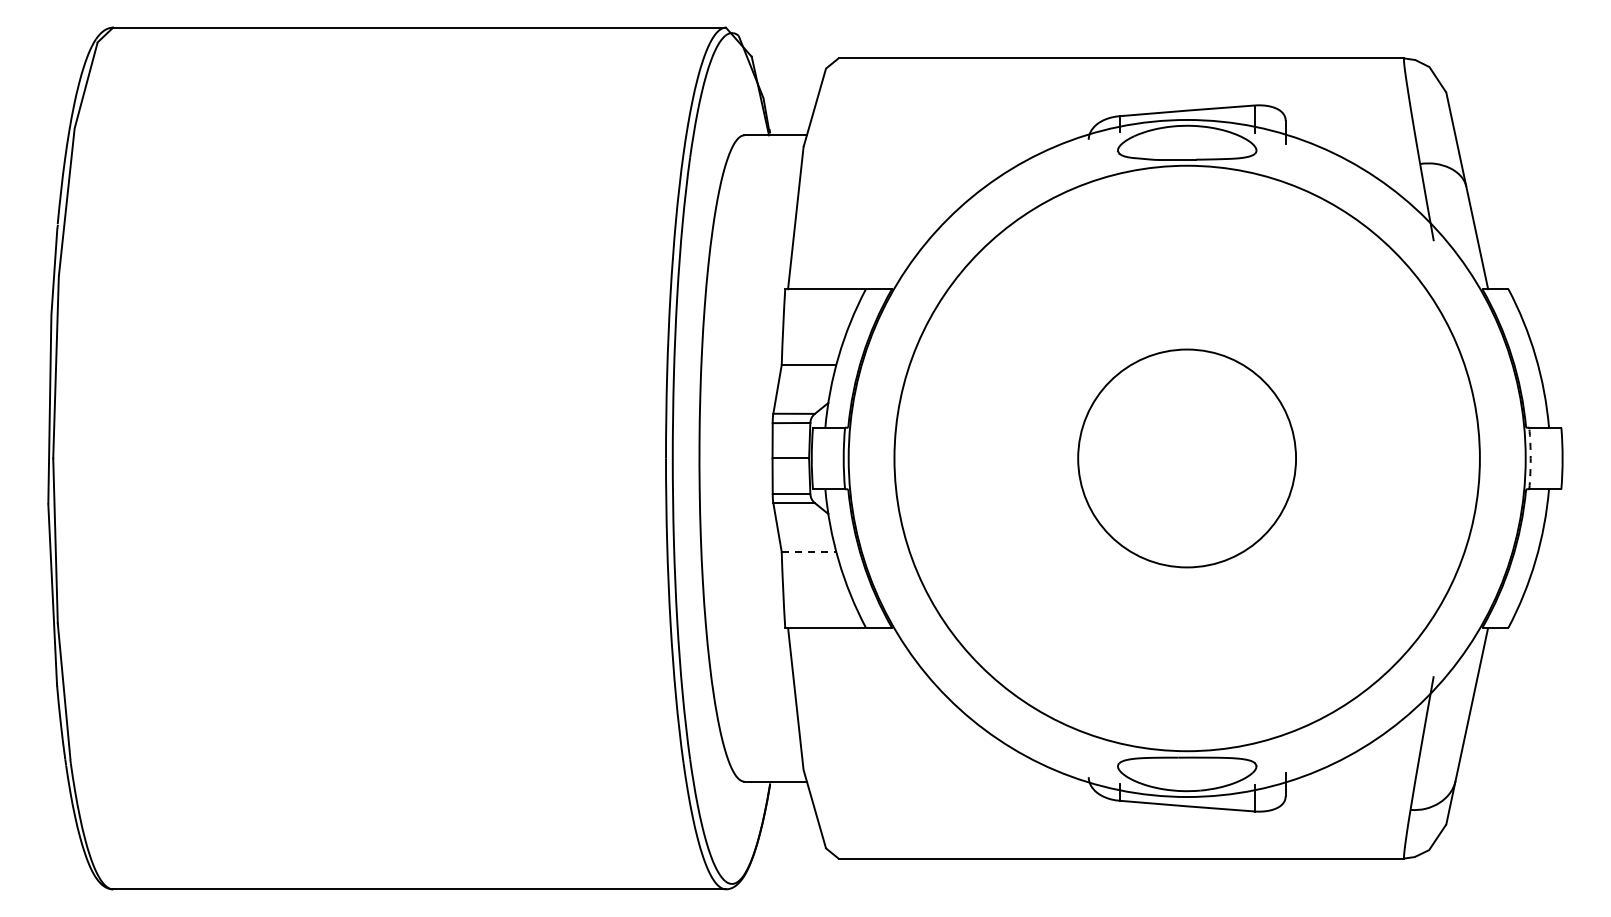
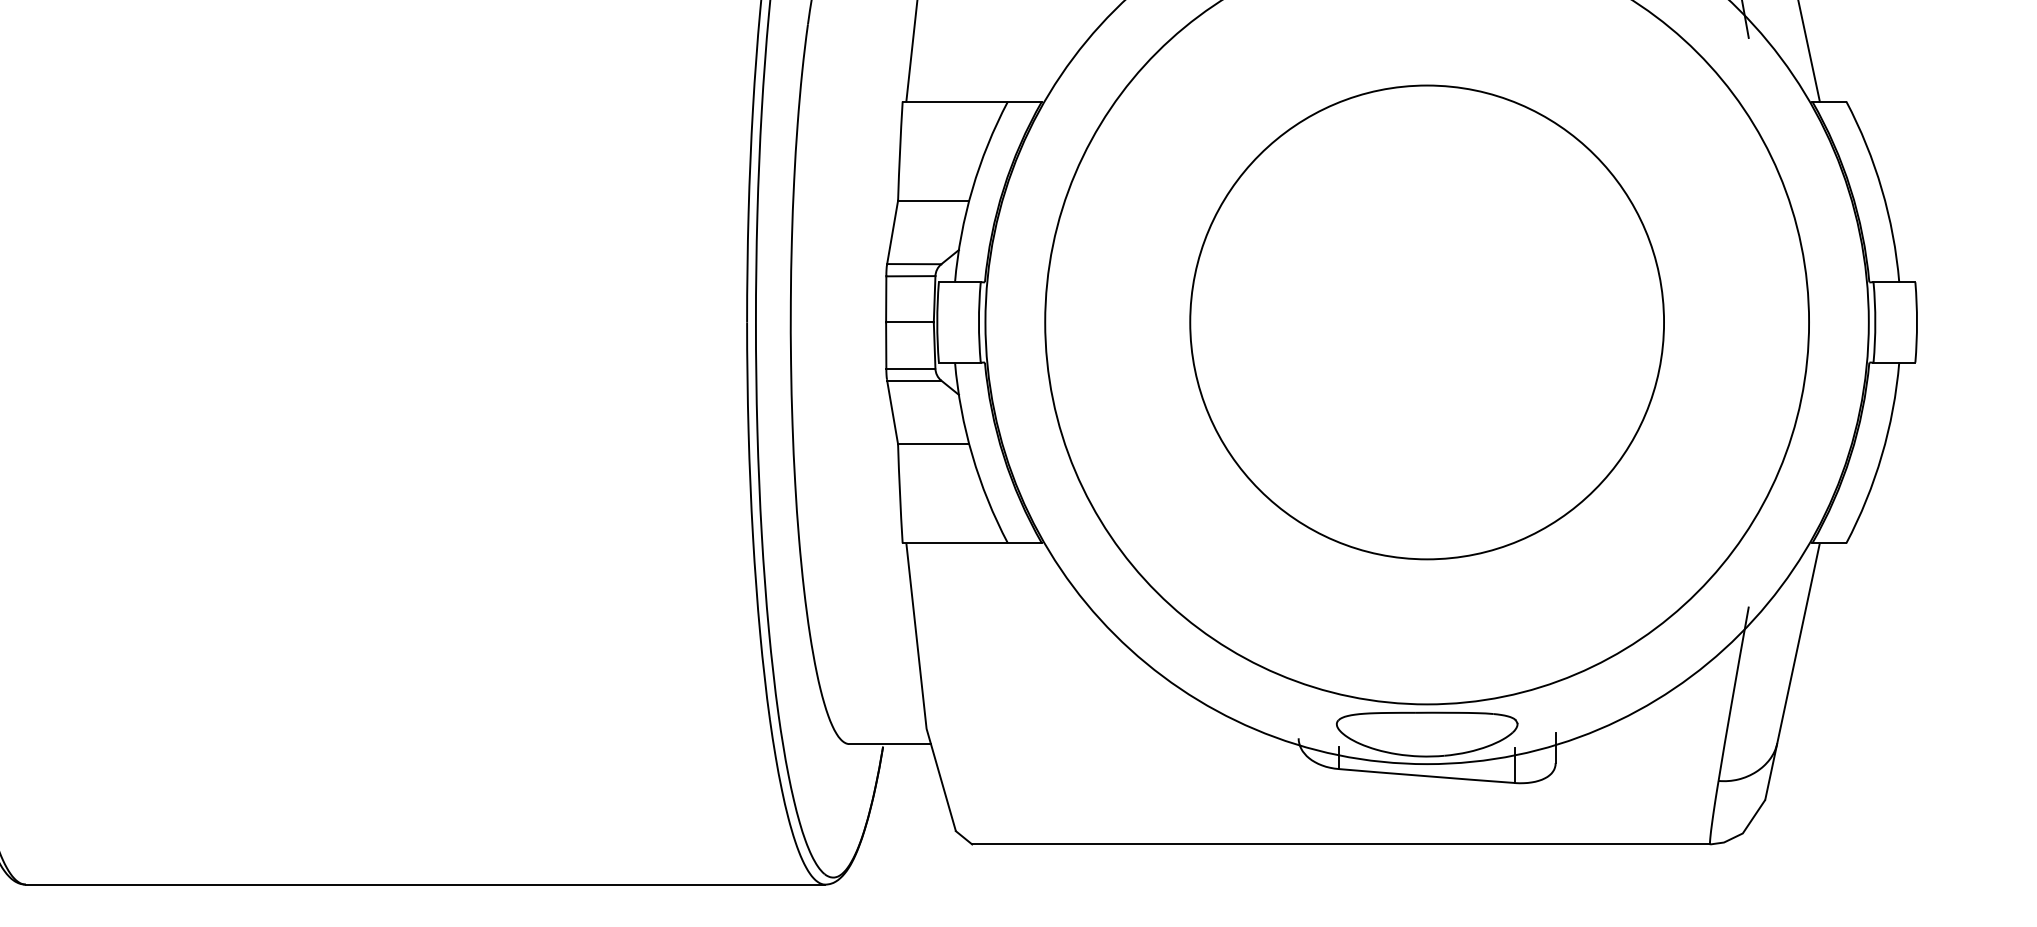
circle: (1186, 458) -> (1426, 322), size x1.67
arc: (1530, 458) -> (1875, 322), dashed -> solid
line: (809, 551) -> (934, 443), dashed -> solid

